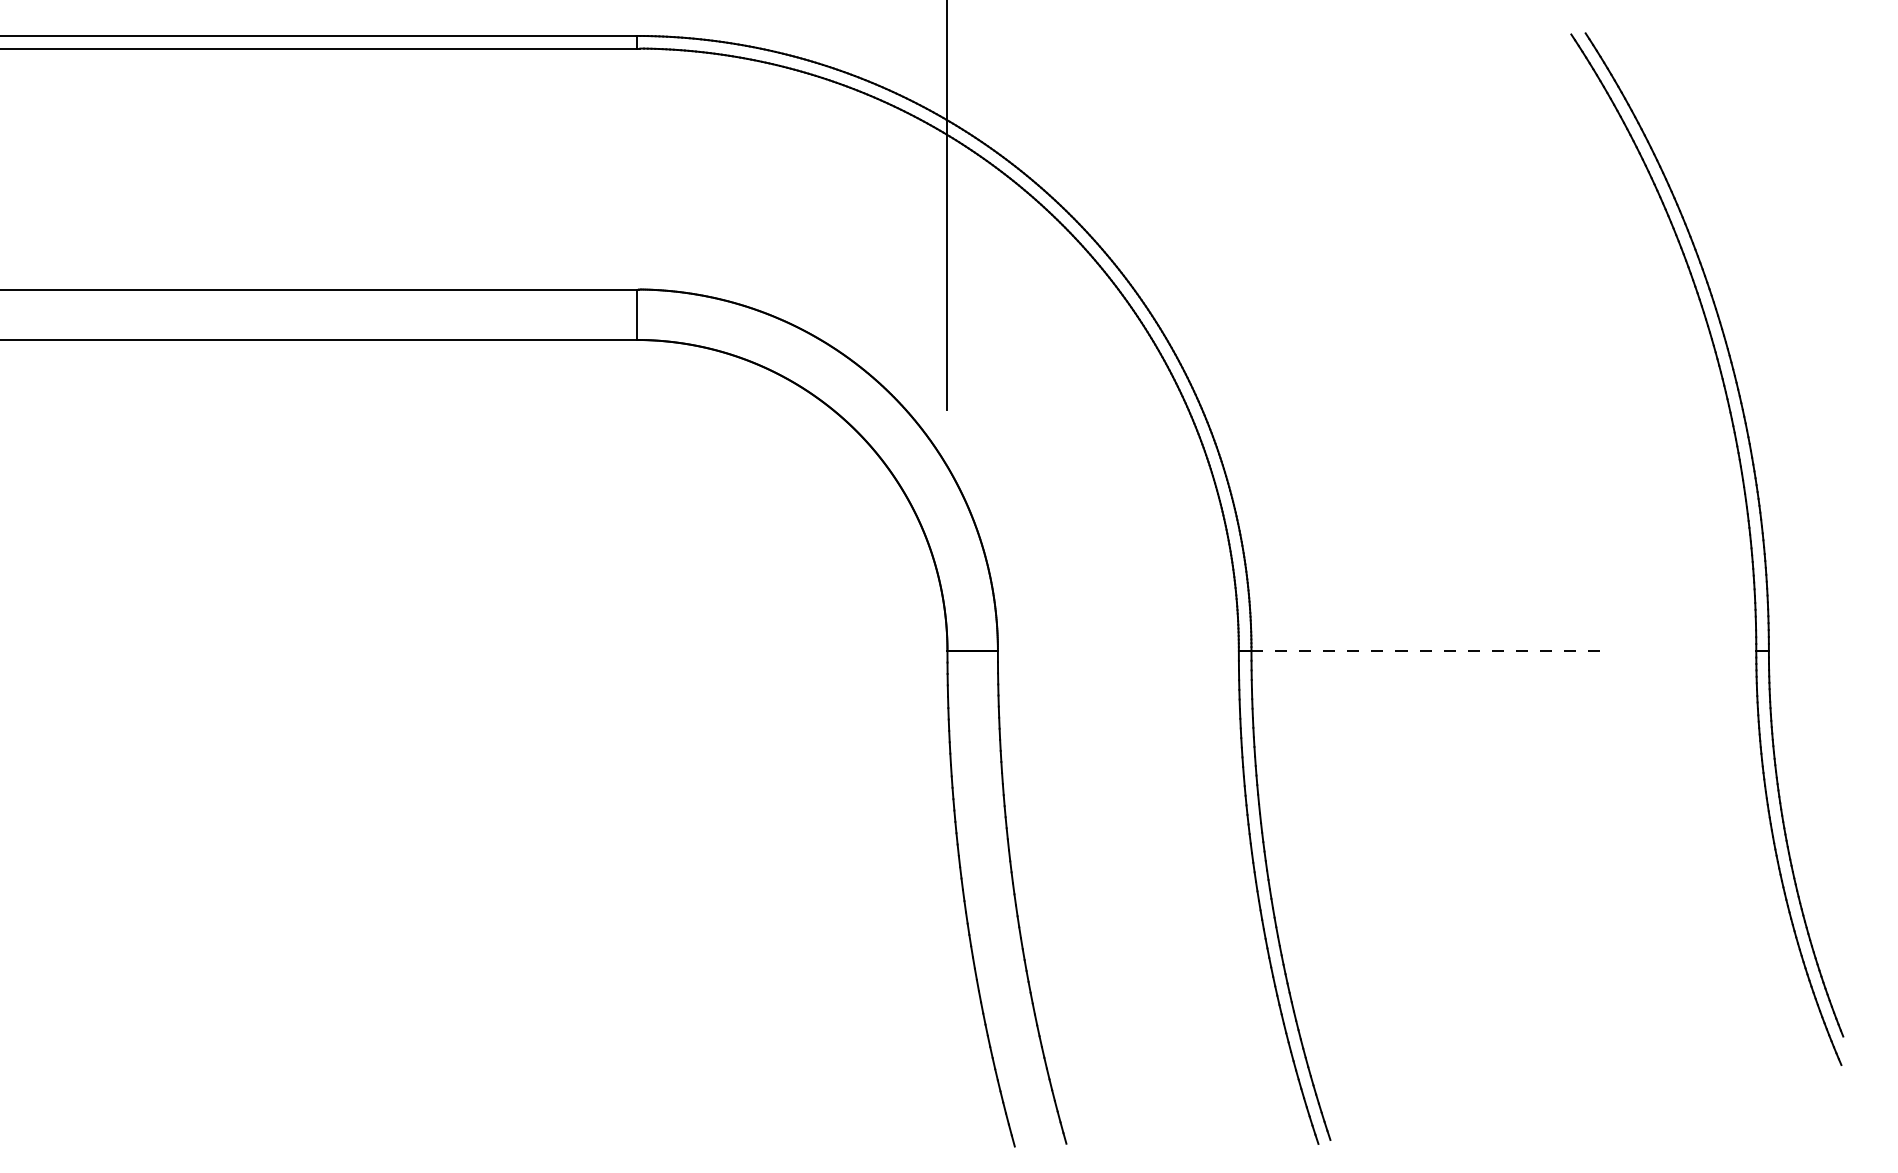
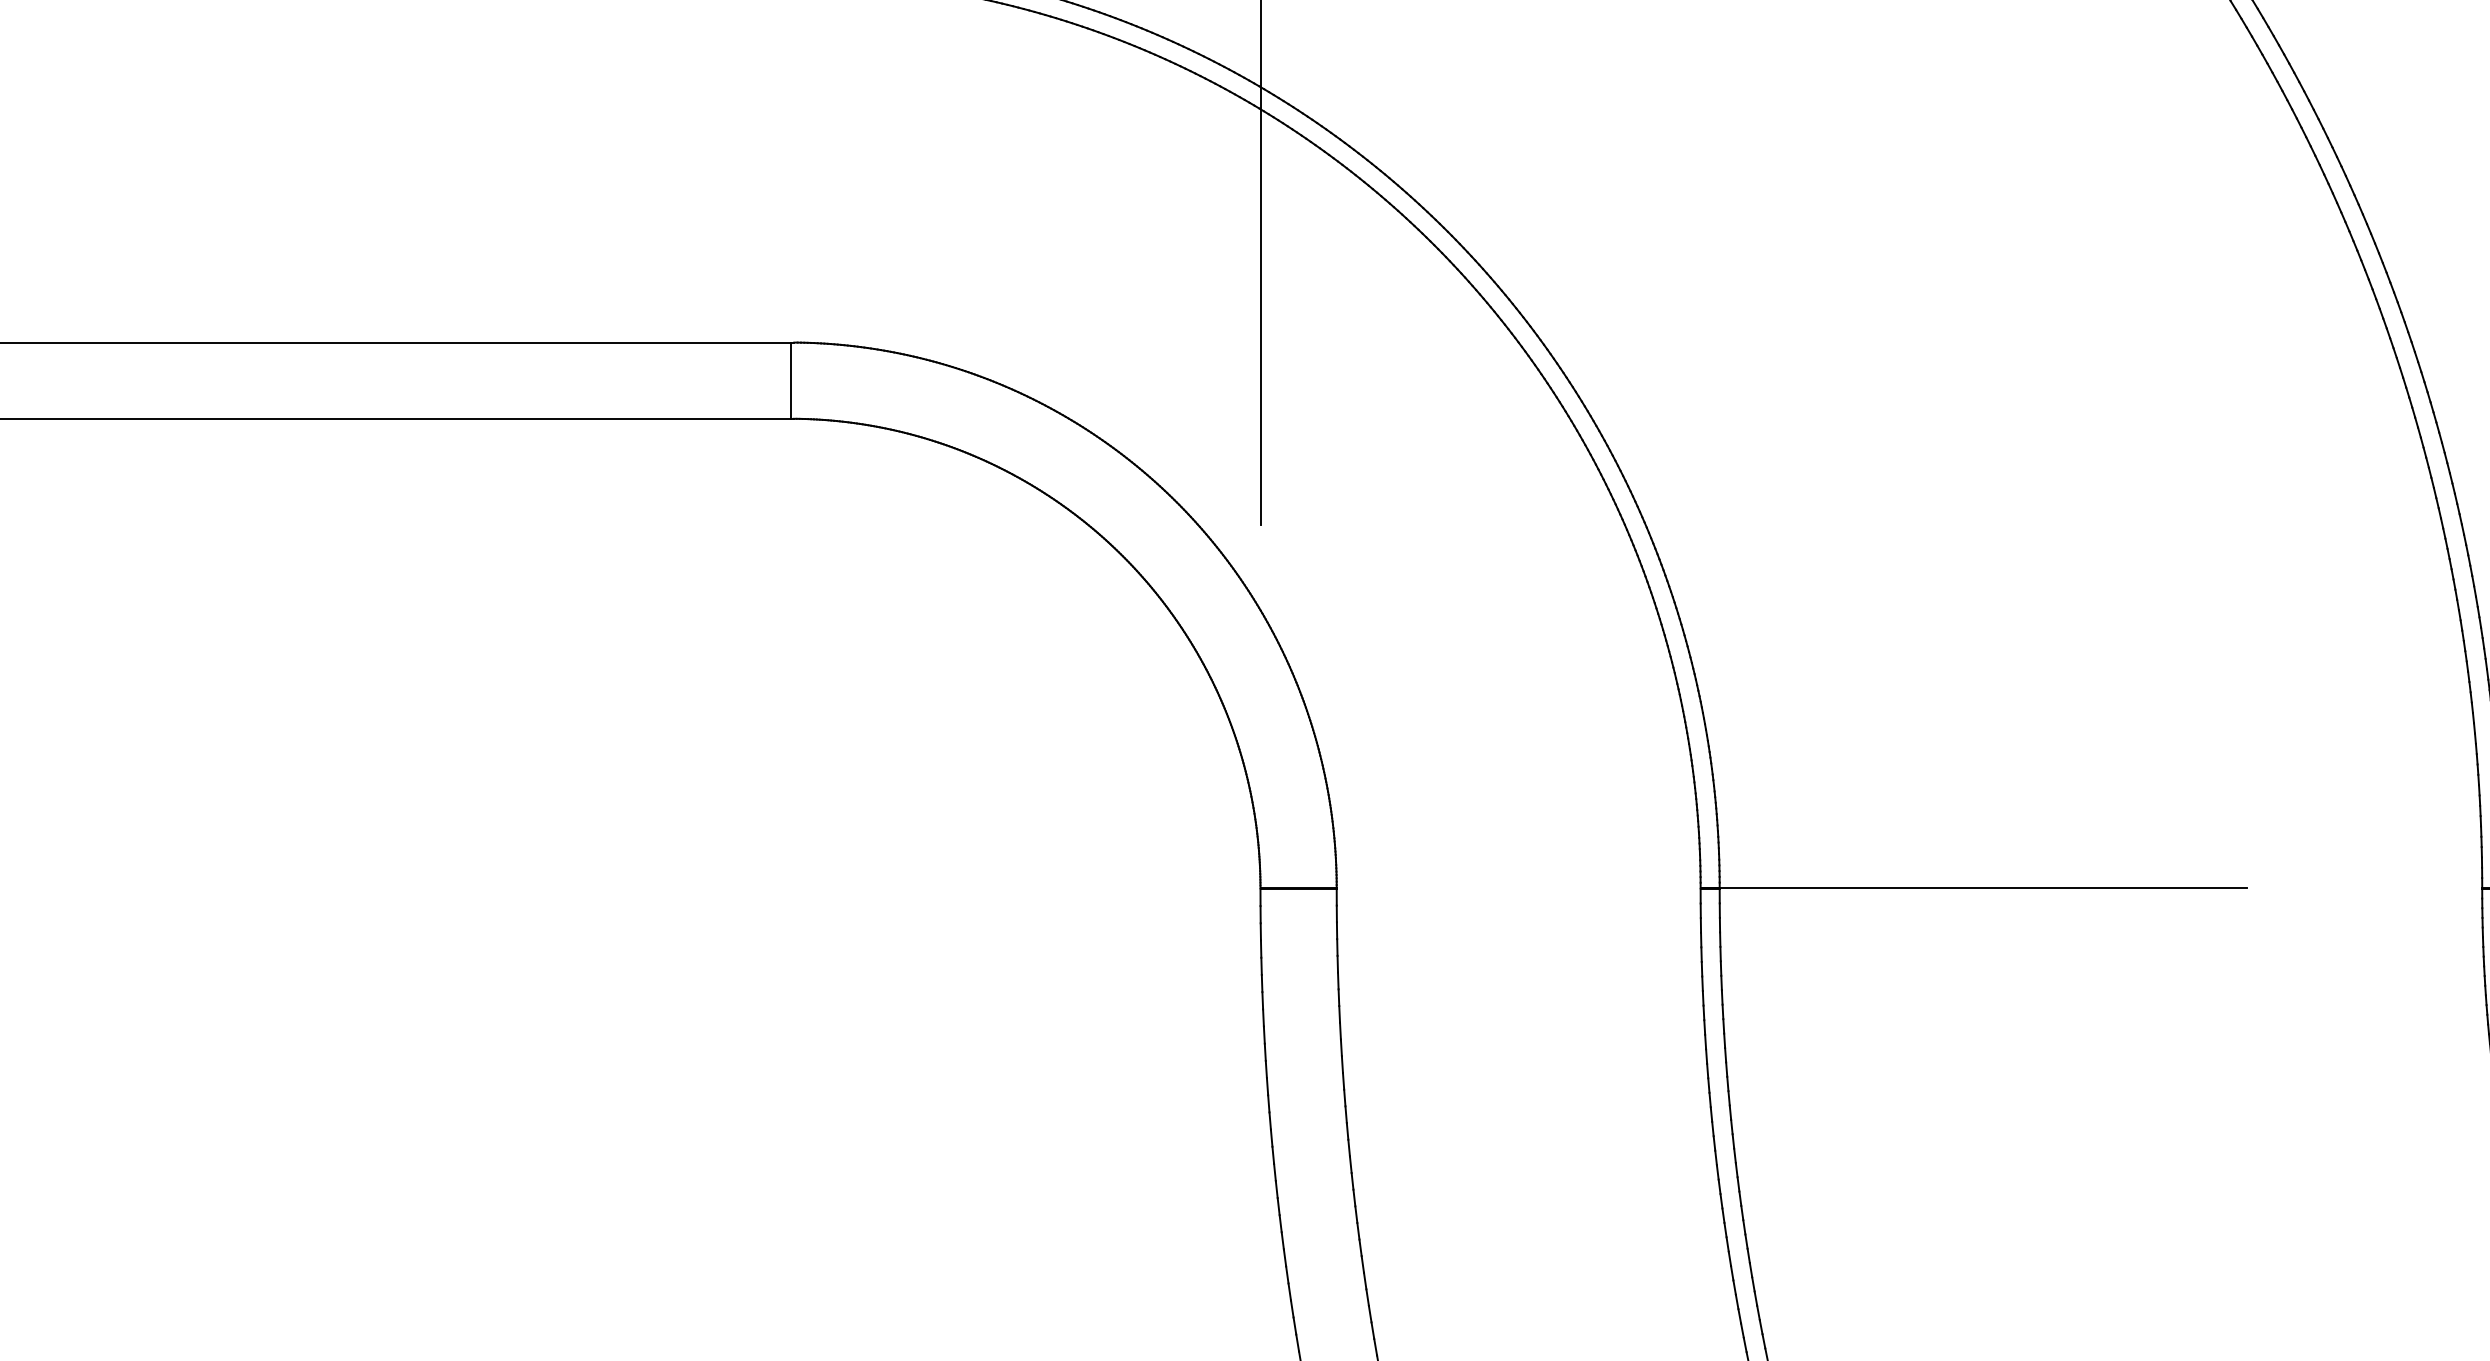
line: (1419, 650) -> (1973, 887), dashed -> solid

